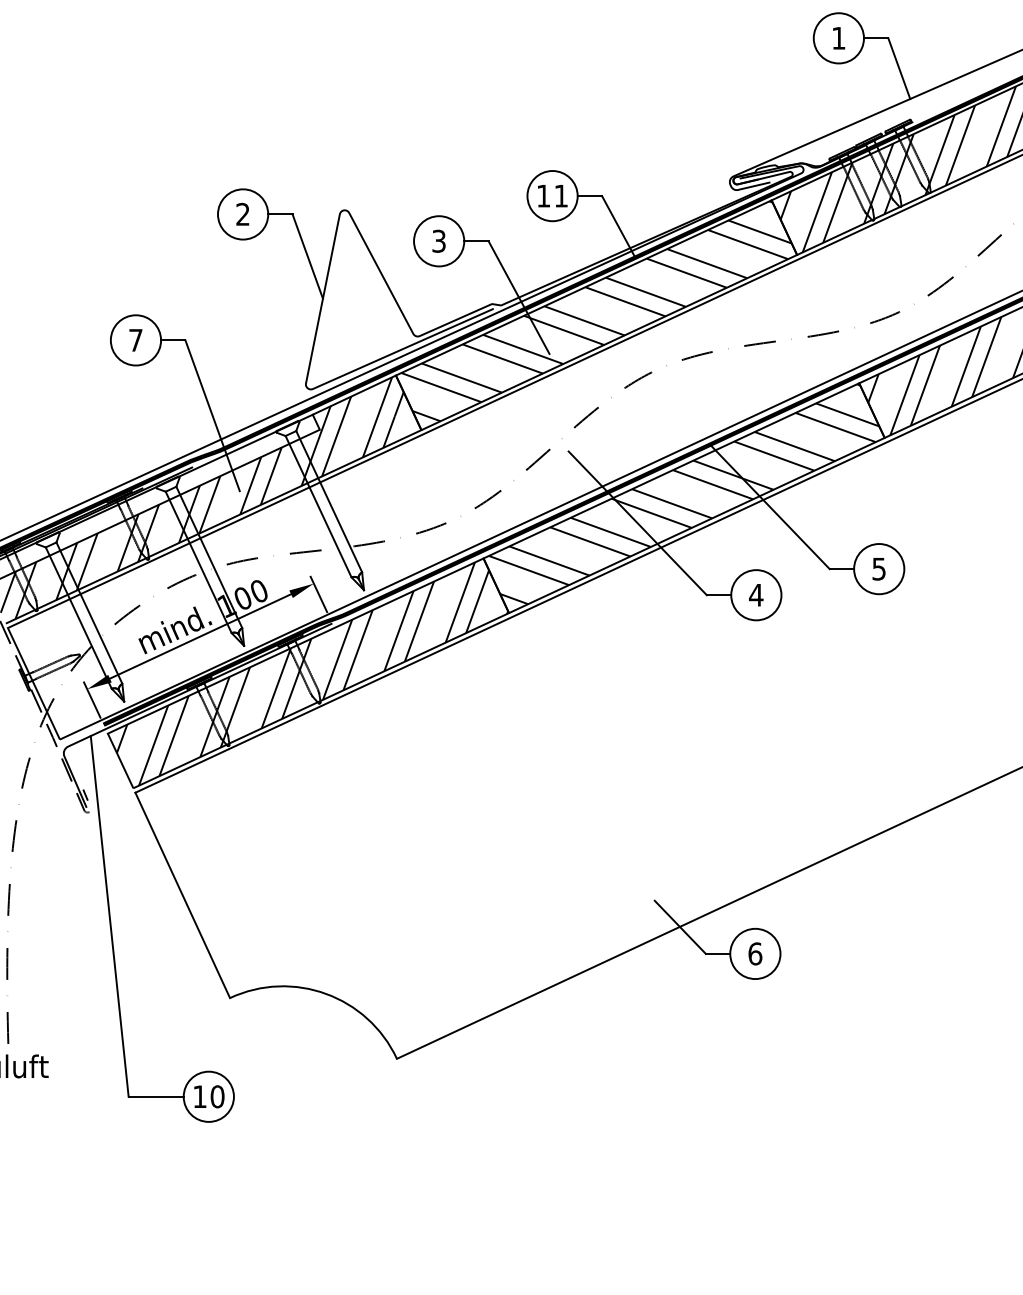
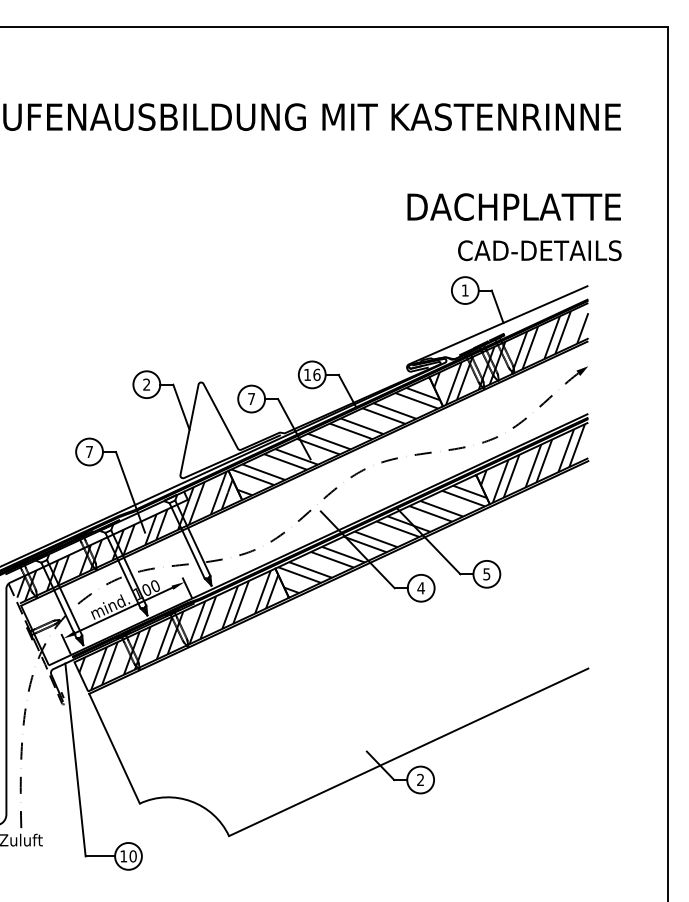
text: (560, 195) -> (316, 374), 11 -> 16
text: (438, 240) -> (251, 398), 3 -> 7
text: (755, 952) -> (420, 779), 6 -> 2

